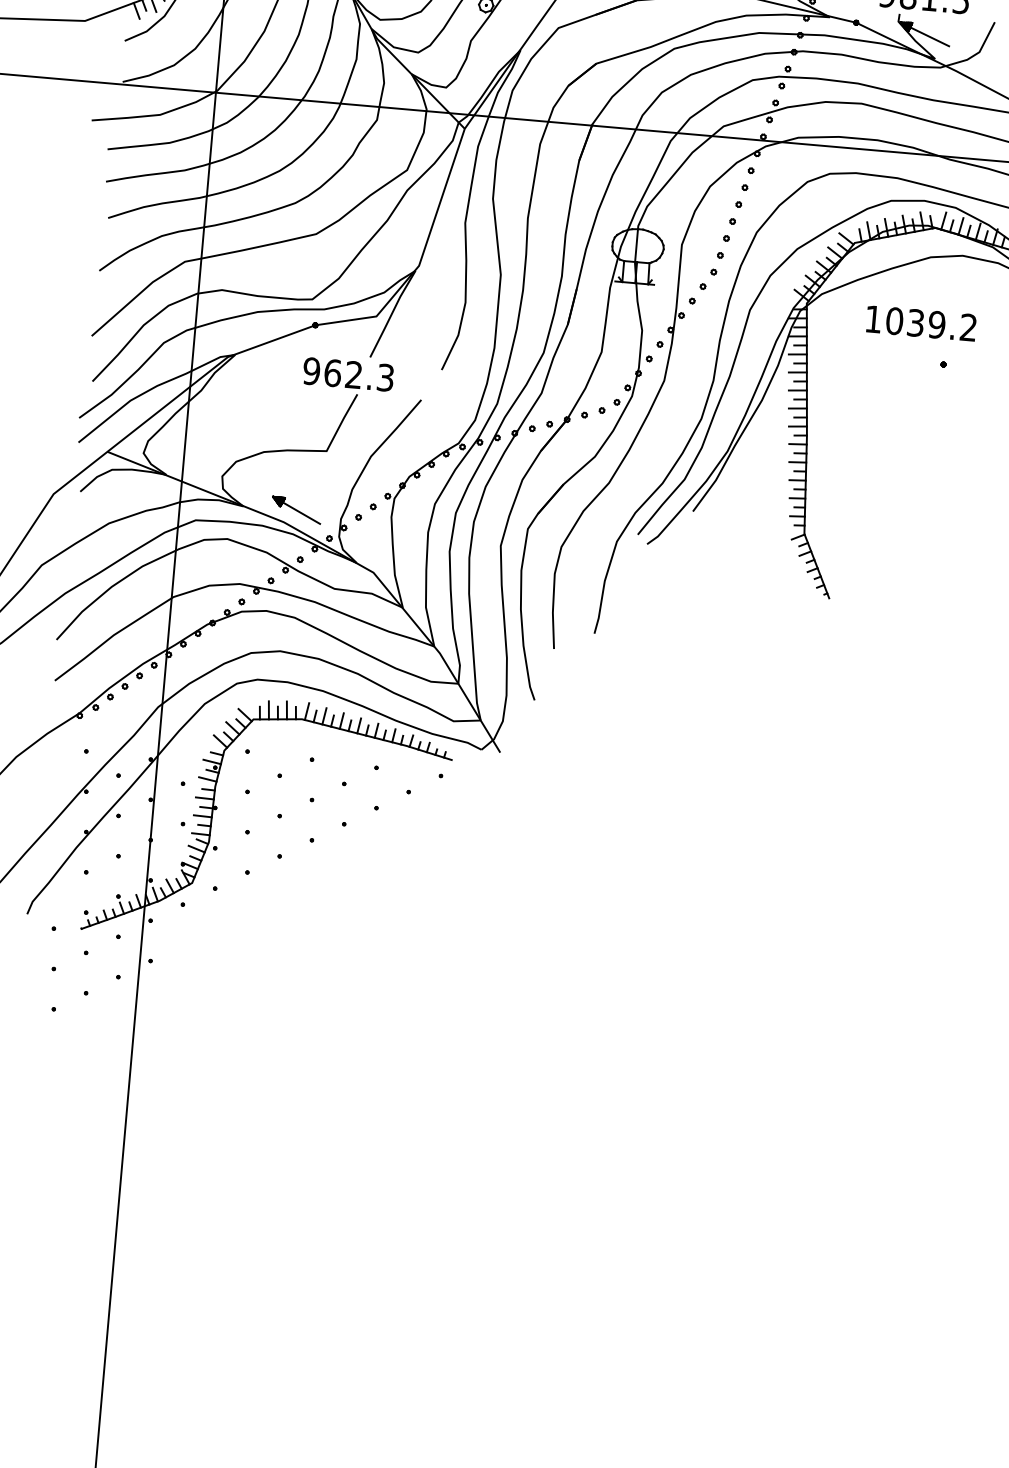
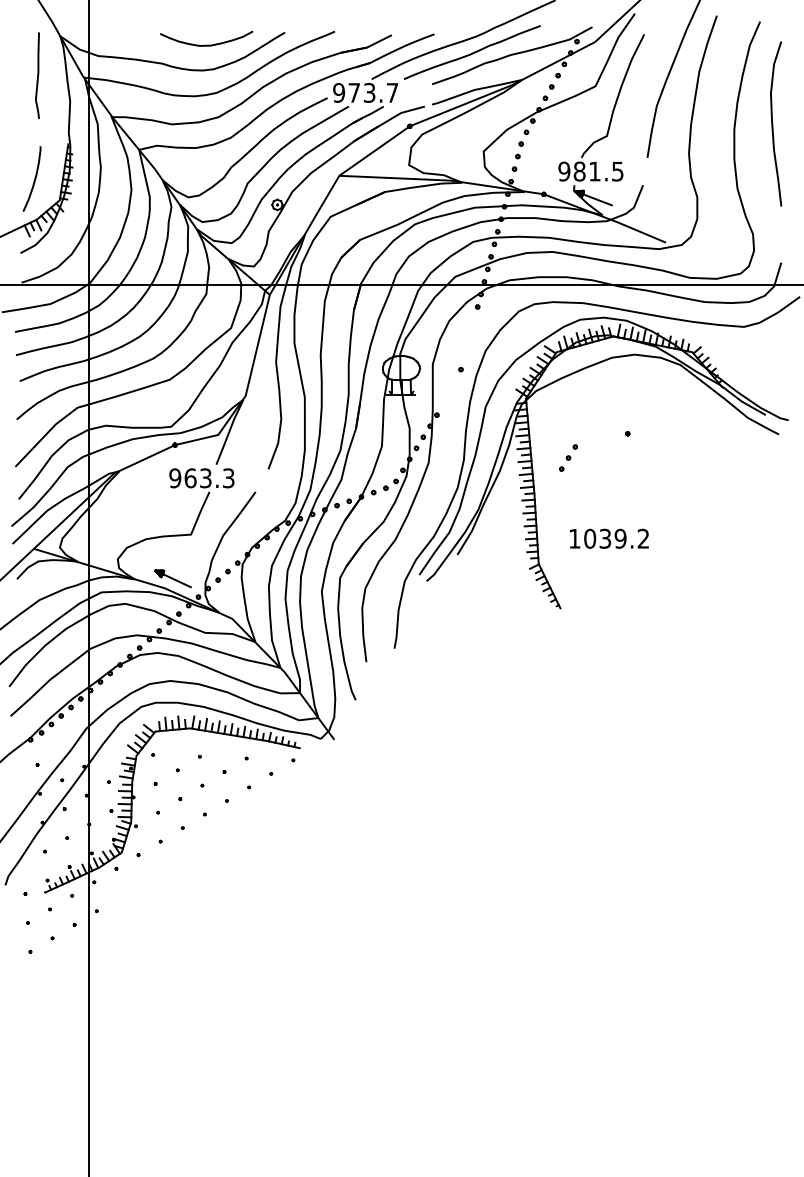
part: (736, 211) -> (469, 337), removed
part: (703, 285) -> (568, 457), moved
text: (921, 323) -> (609, 538), moved
text: (353, 375) -> (205, 478), 962.3 -> 963.3

